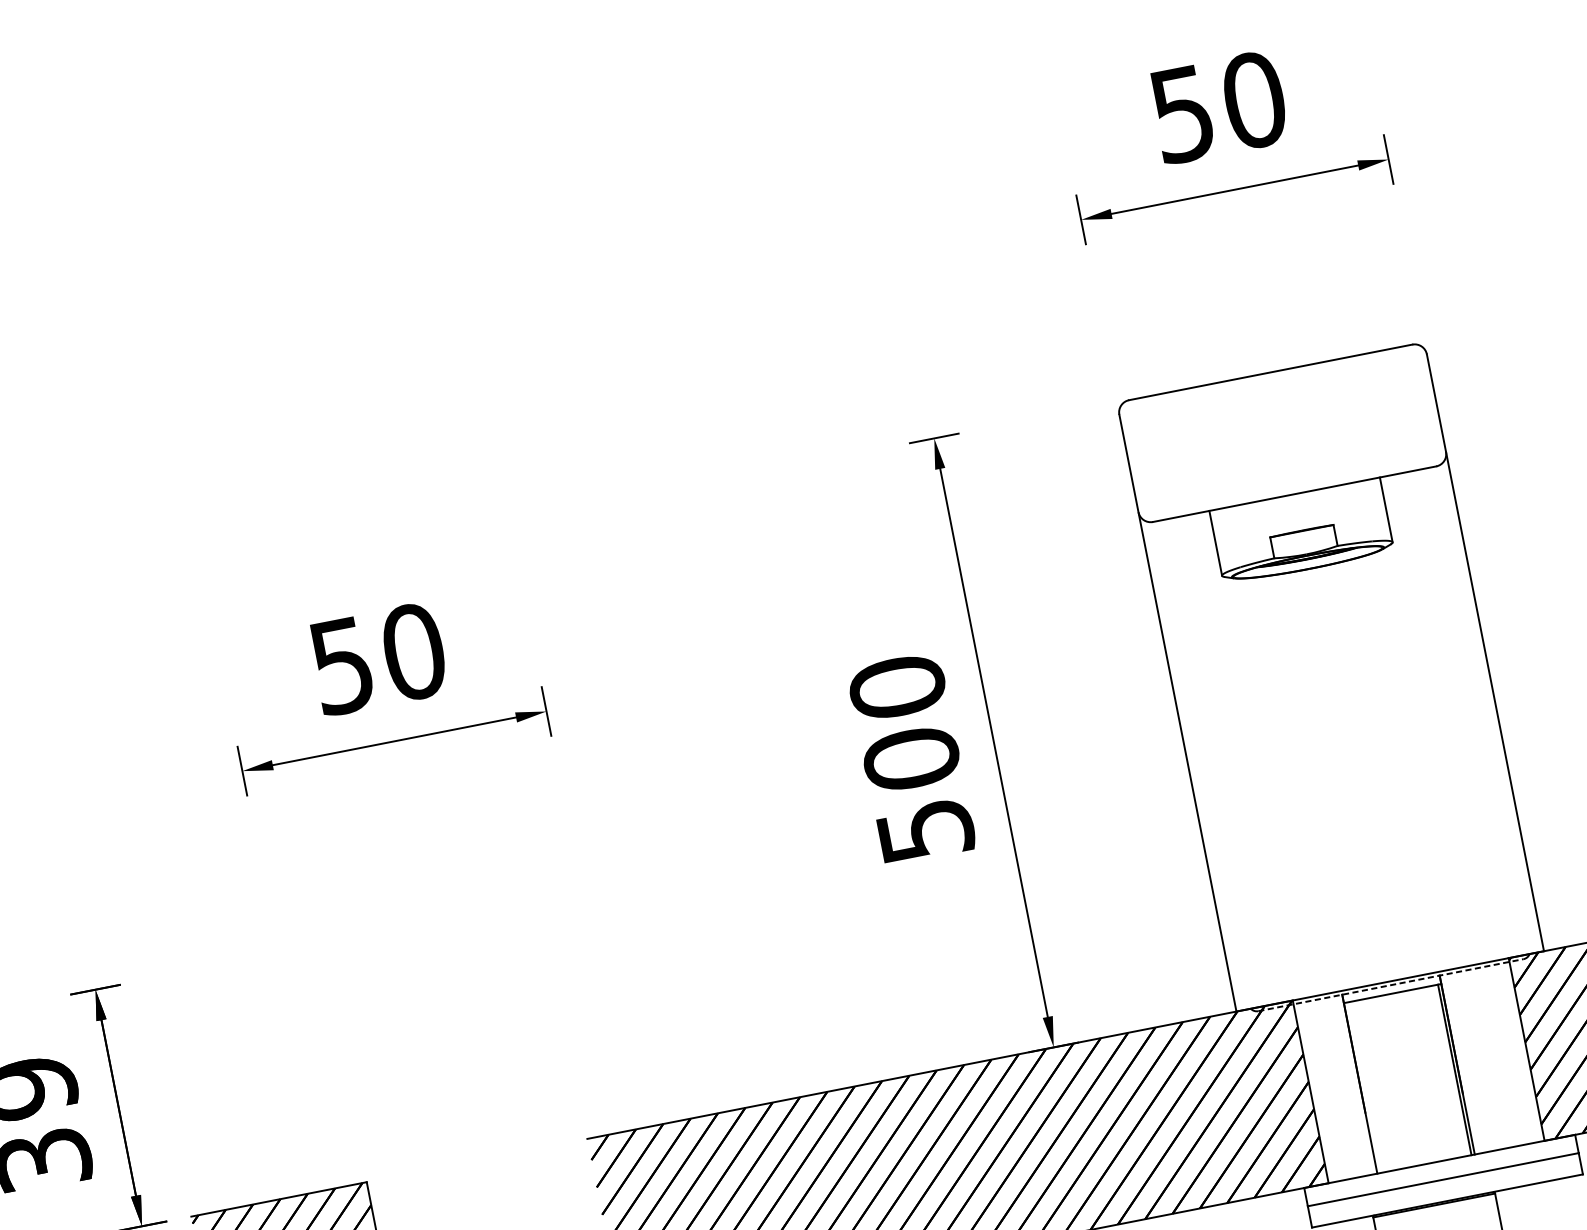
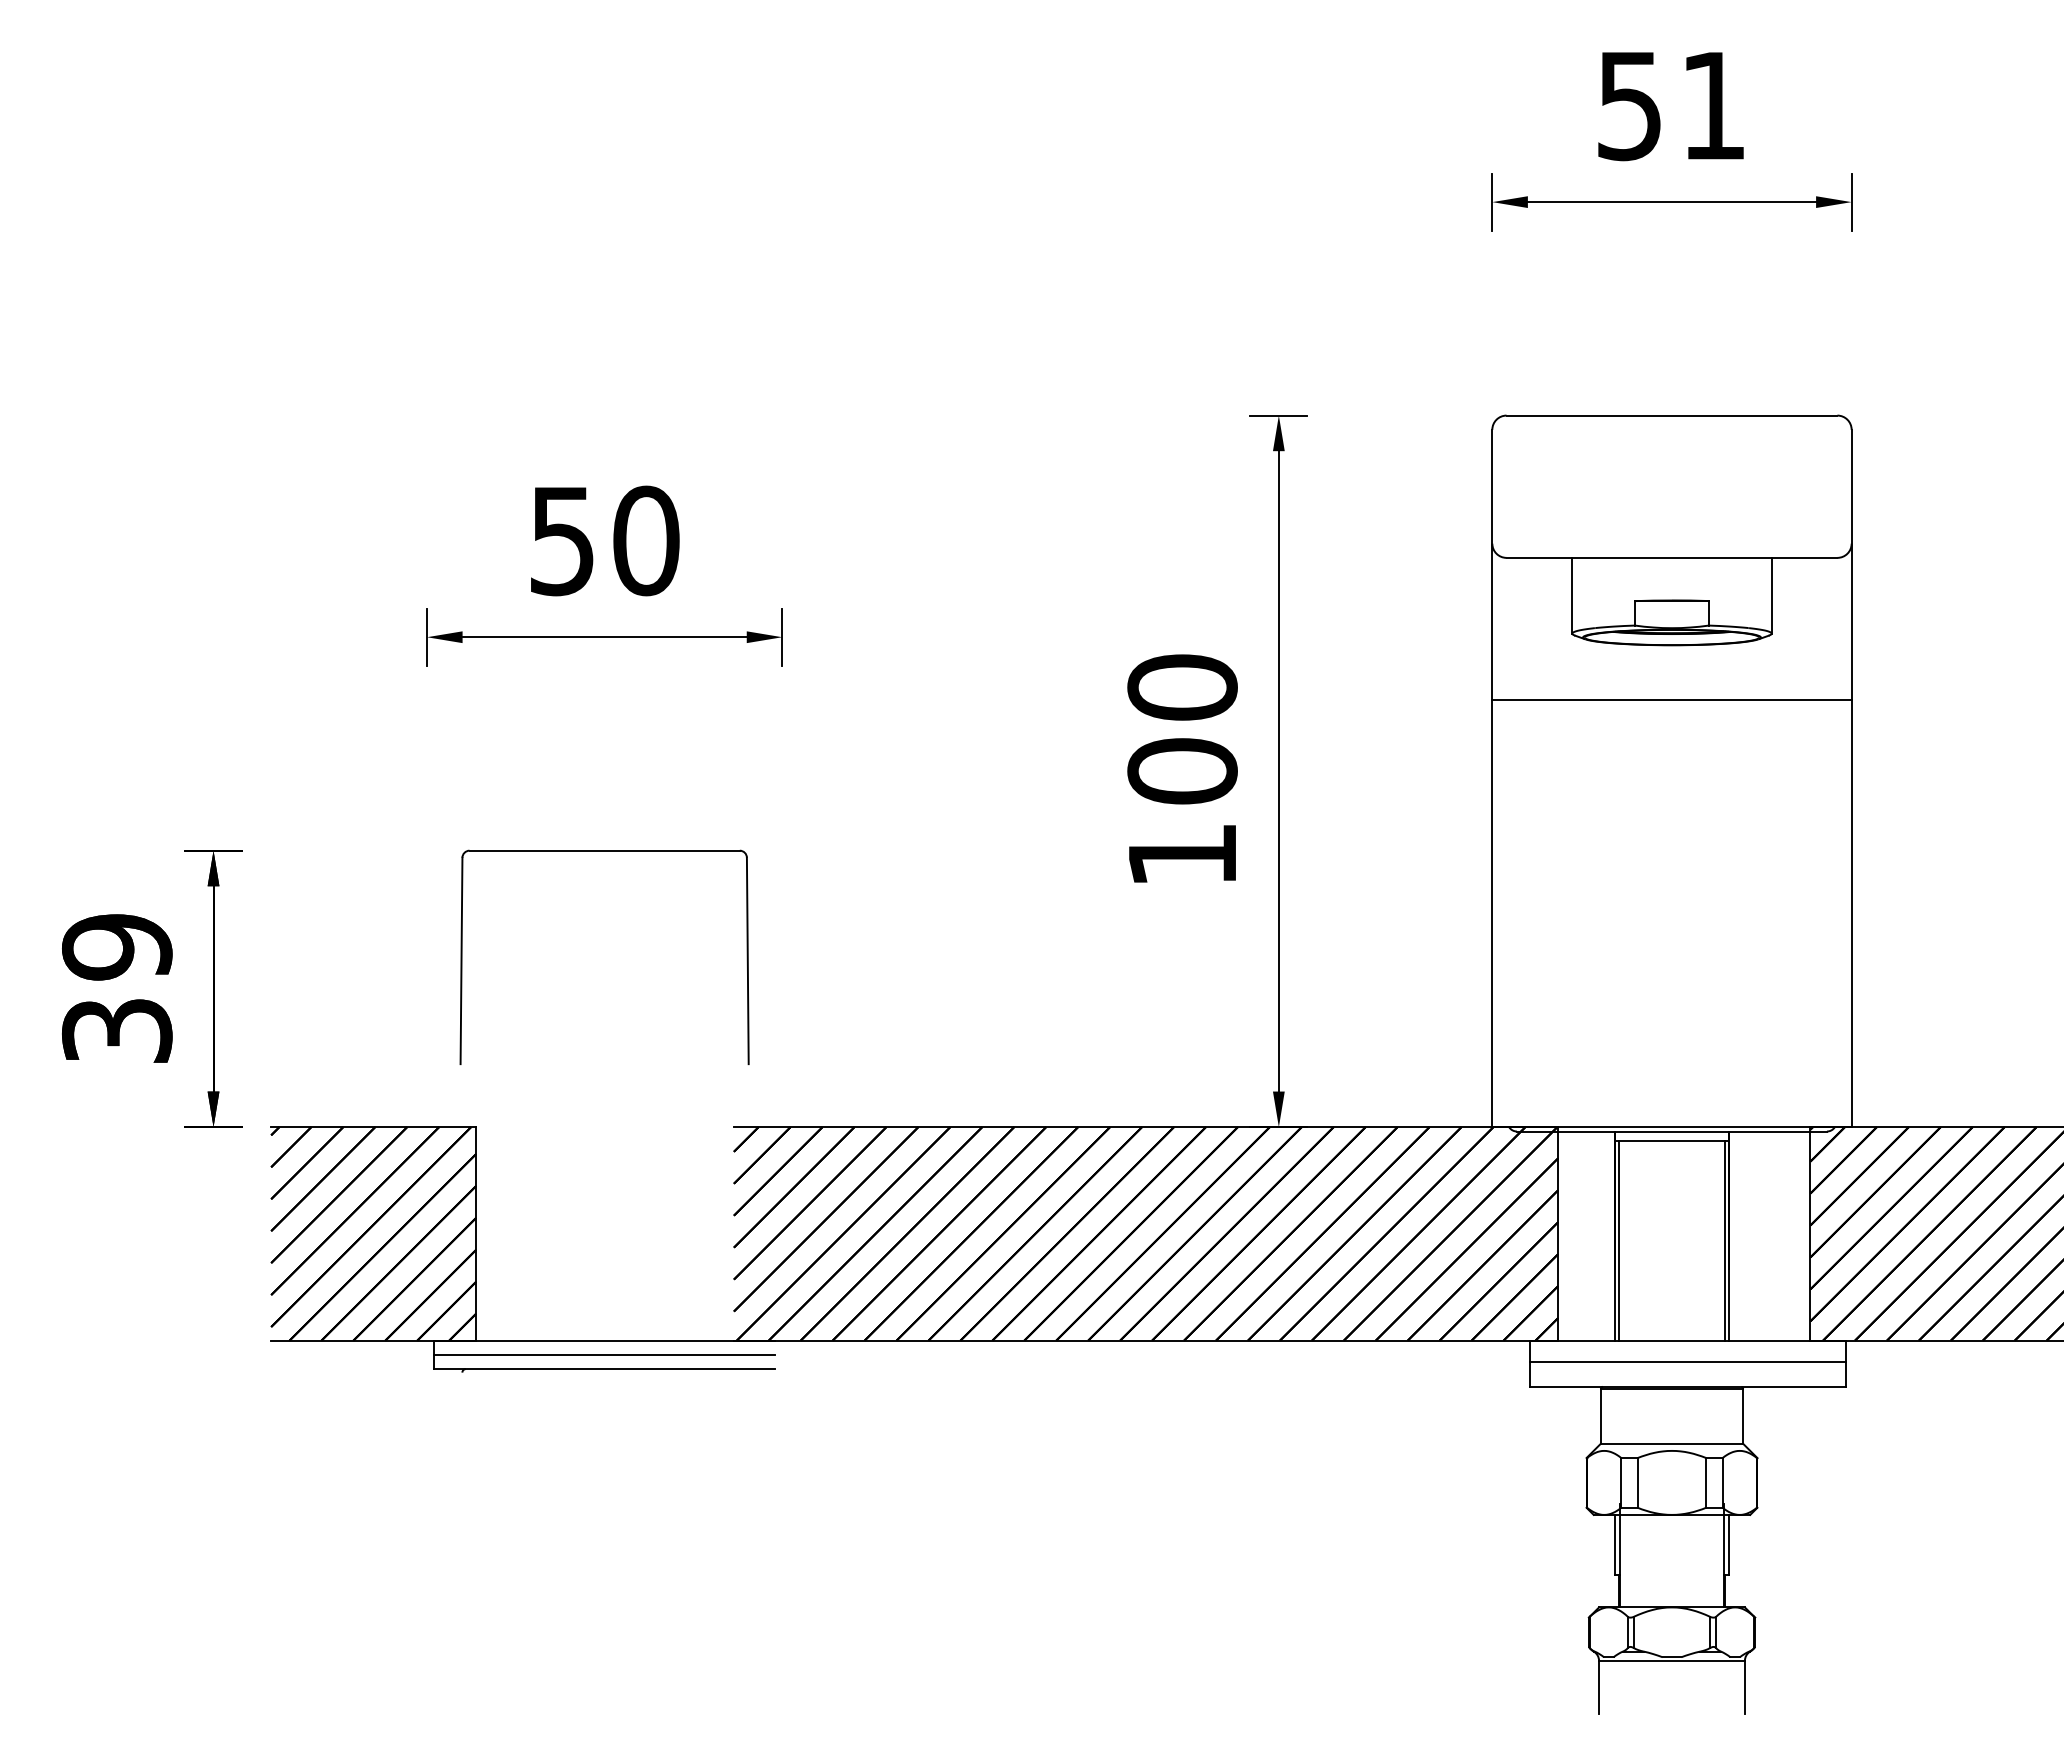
text: (1254, 100) -> (1713, 105), 50 -> 51
line: (1318, 616) -> (1671, 700), added
text: (926, 830) -> (1183, 855), 500 -> 100
part: (430, 924) -> (604, 851), added
line: (1390, 985) -> (1671, 1131), dashed -> solid
line: (1363, 1087) -> (1618, 1240), added

